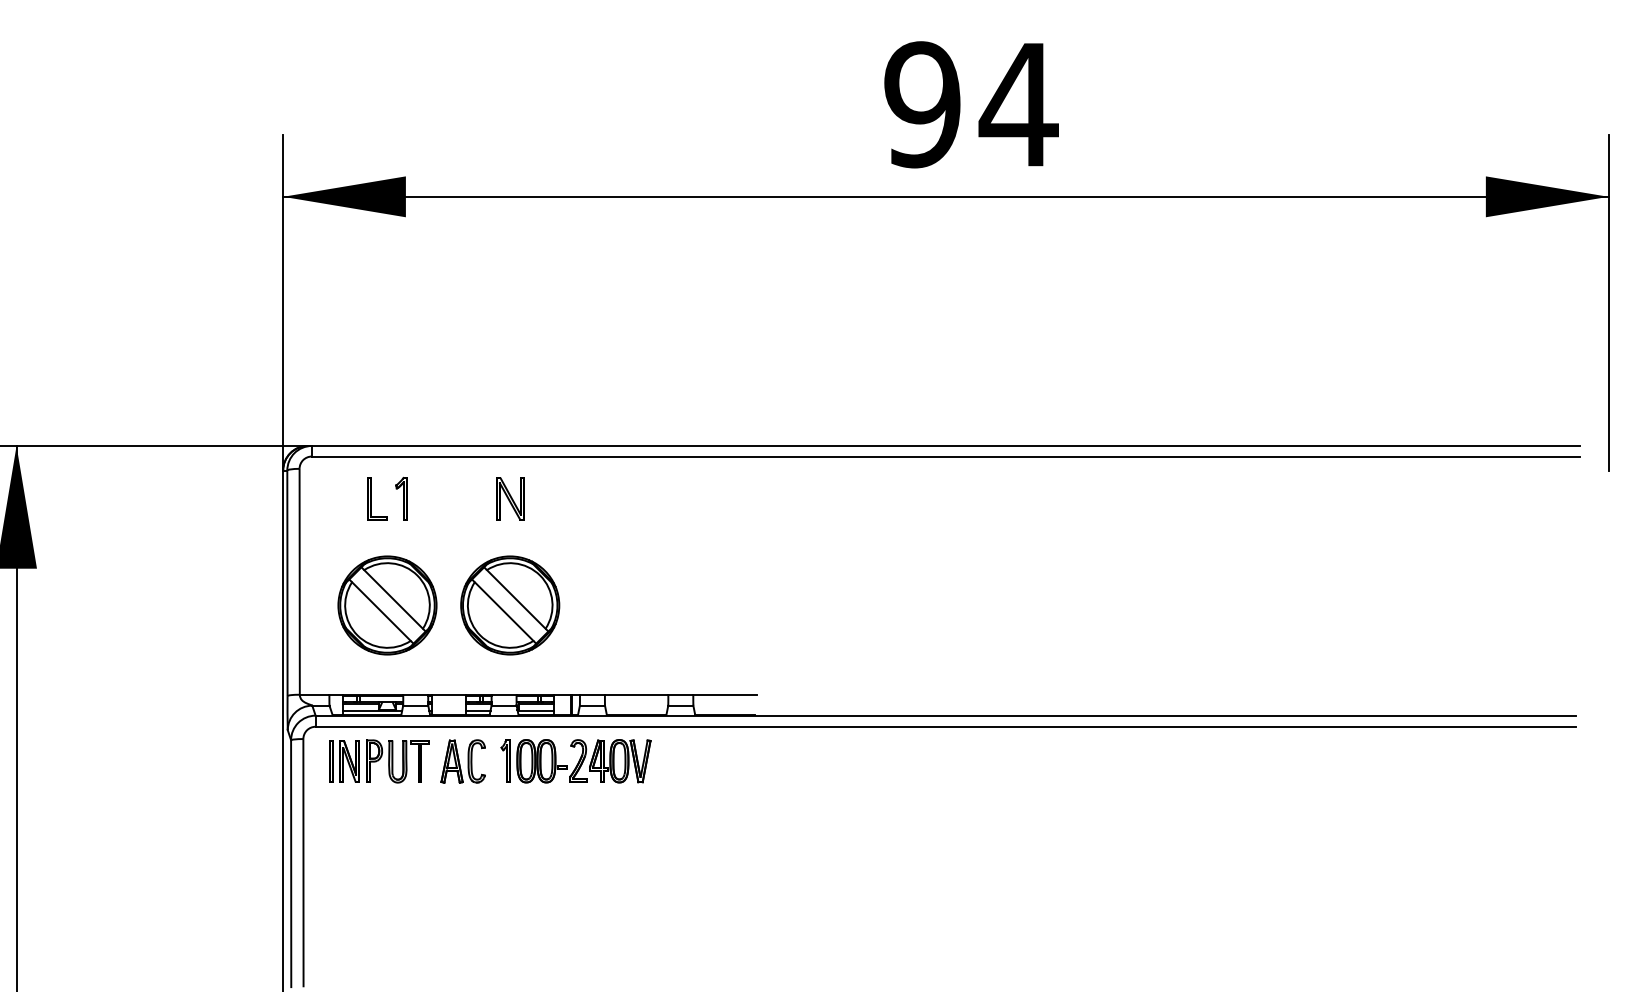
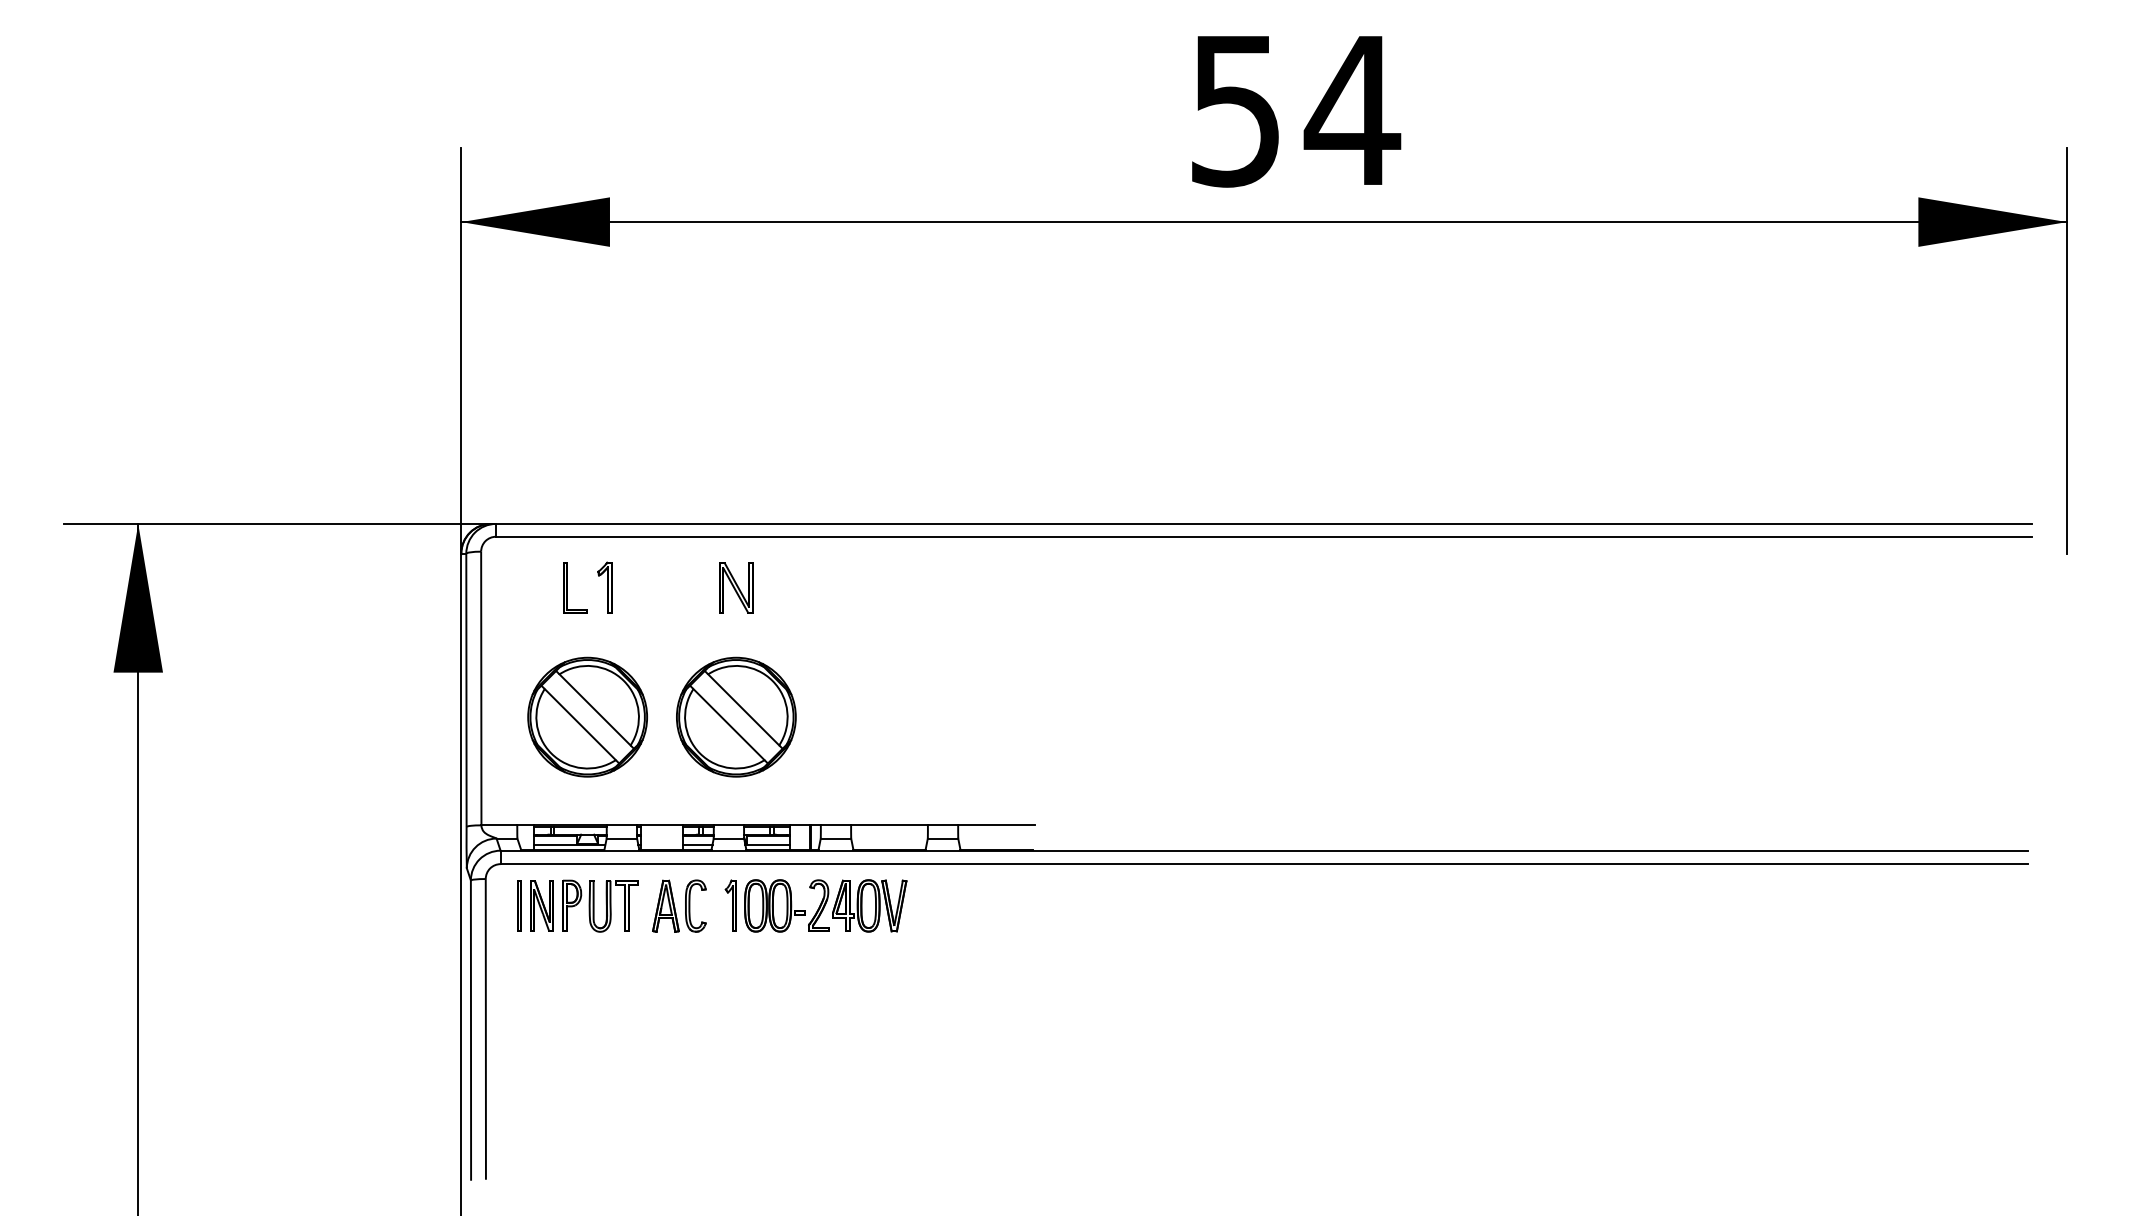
text: (922, 104) -> (1235, 110), 94 -> 54

